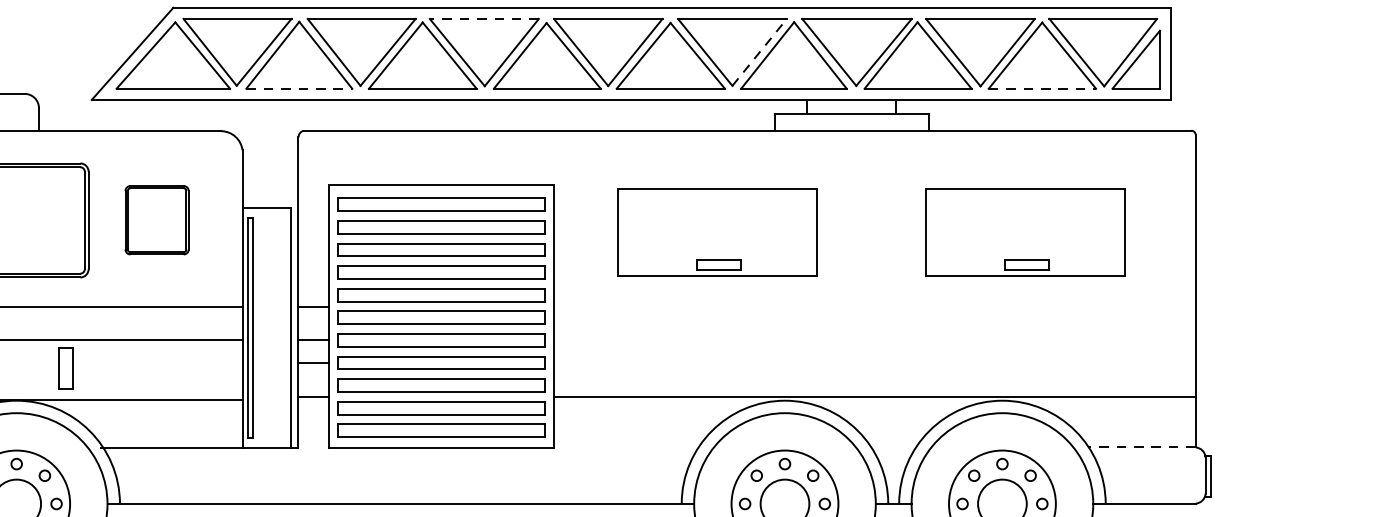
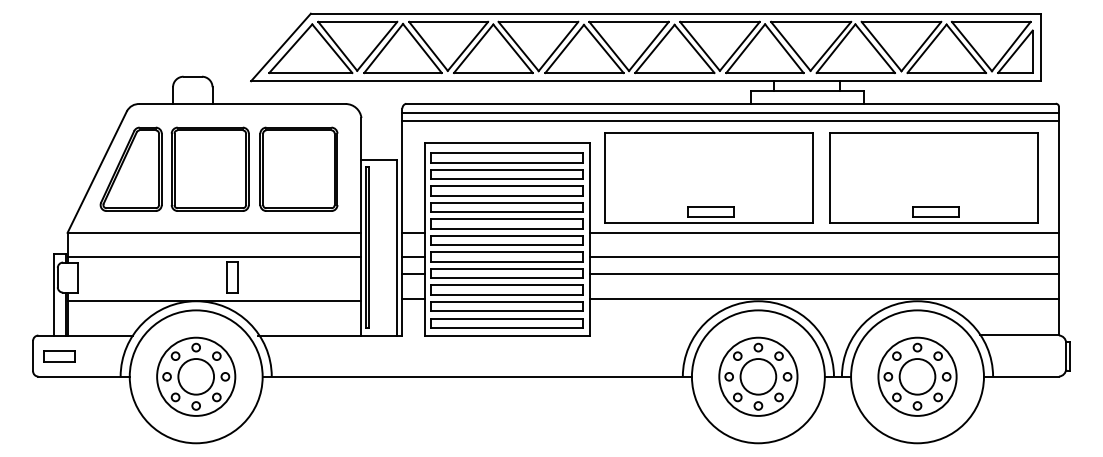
line: (484, 18) -> (538, 21), dashed -> solid
line: (759, 52) -> (739, 46), dashed -> solid
line: (299, 89) -> (403, 73), dashed -> solid
line: (1043, 89) -> (947, 73), dashed -> solid
line: (746, 144) -> (730, 113), added
line: (746, 153) -> (730, 120), added
part: (156, 219) -> (298, 168), size x1.67
part: (716, 231) -> (708, 177), size x1.43
part: (1024, 231) -> (933, 177), size x1.43
line: (873, 306) -> (823, 232), added
line: (873, 340) -> (823, 257), added
line: (873, 362) -> (823, 273), added
line: (1141, 447) -> (1019, 335), dashed -> solid

